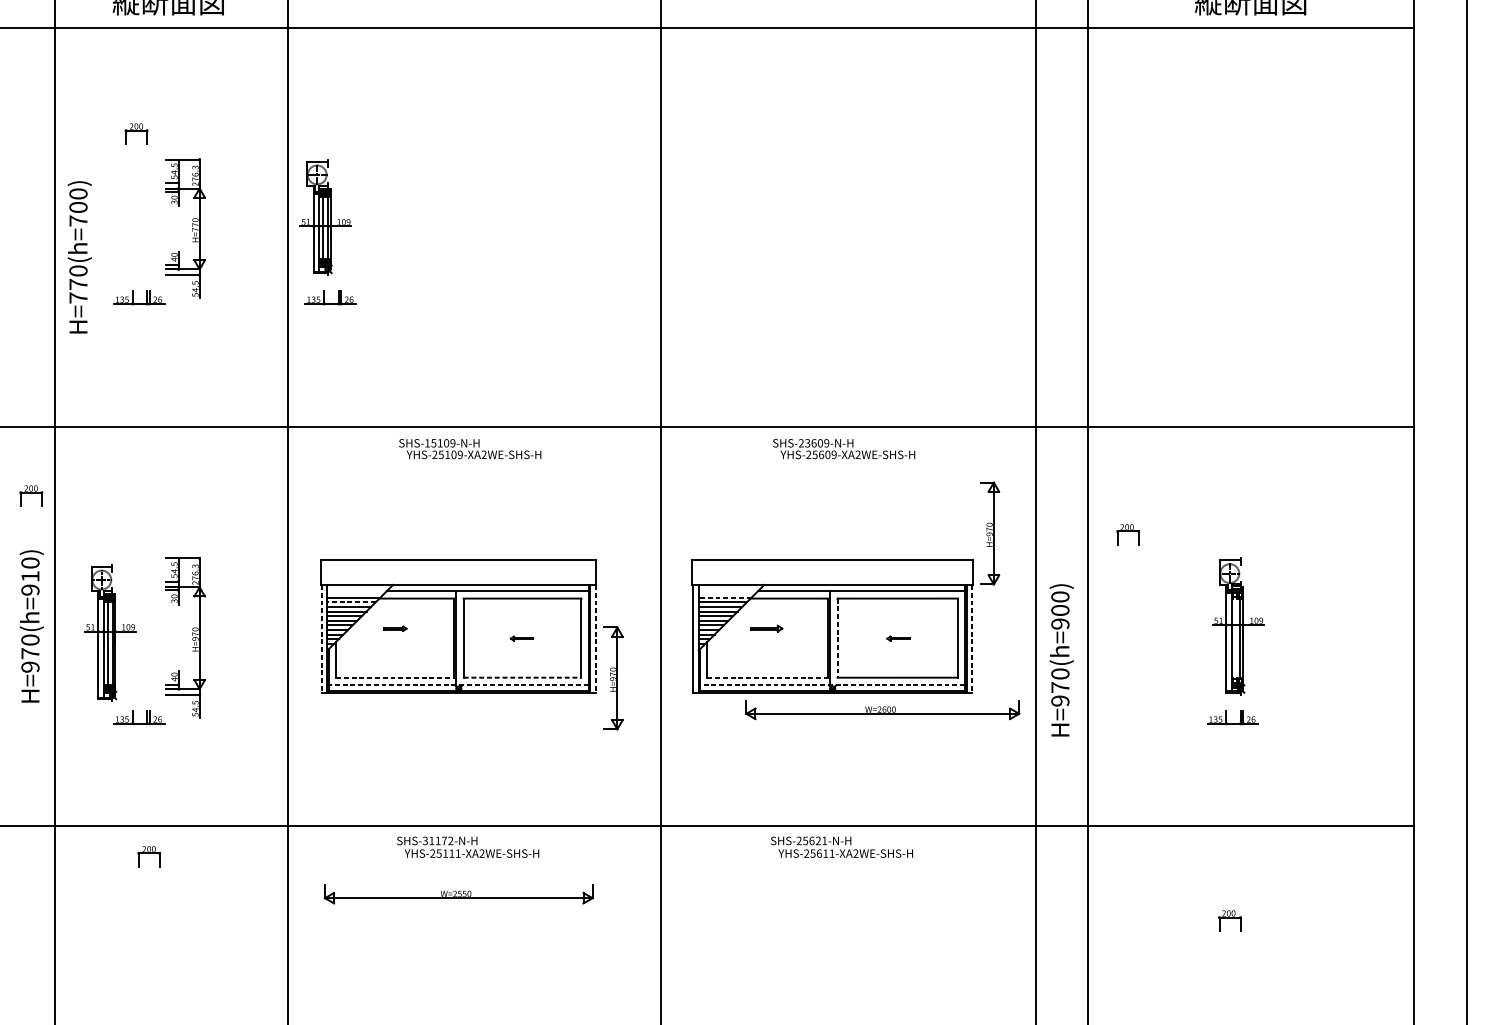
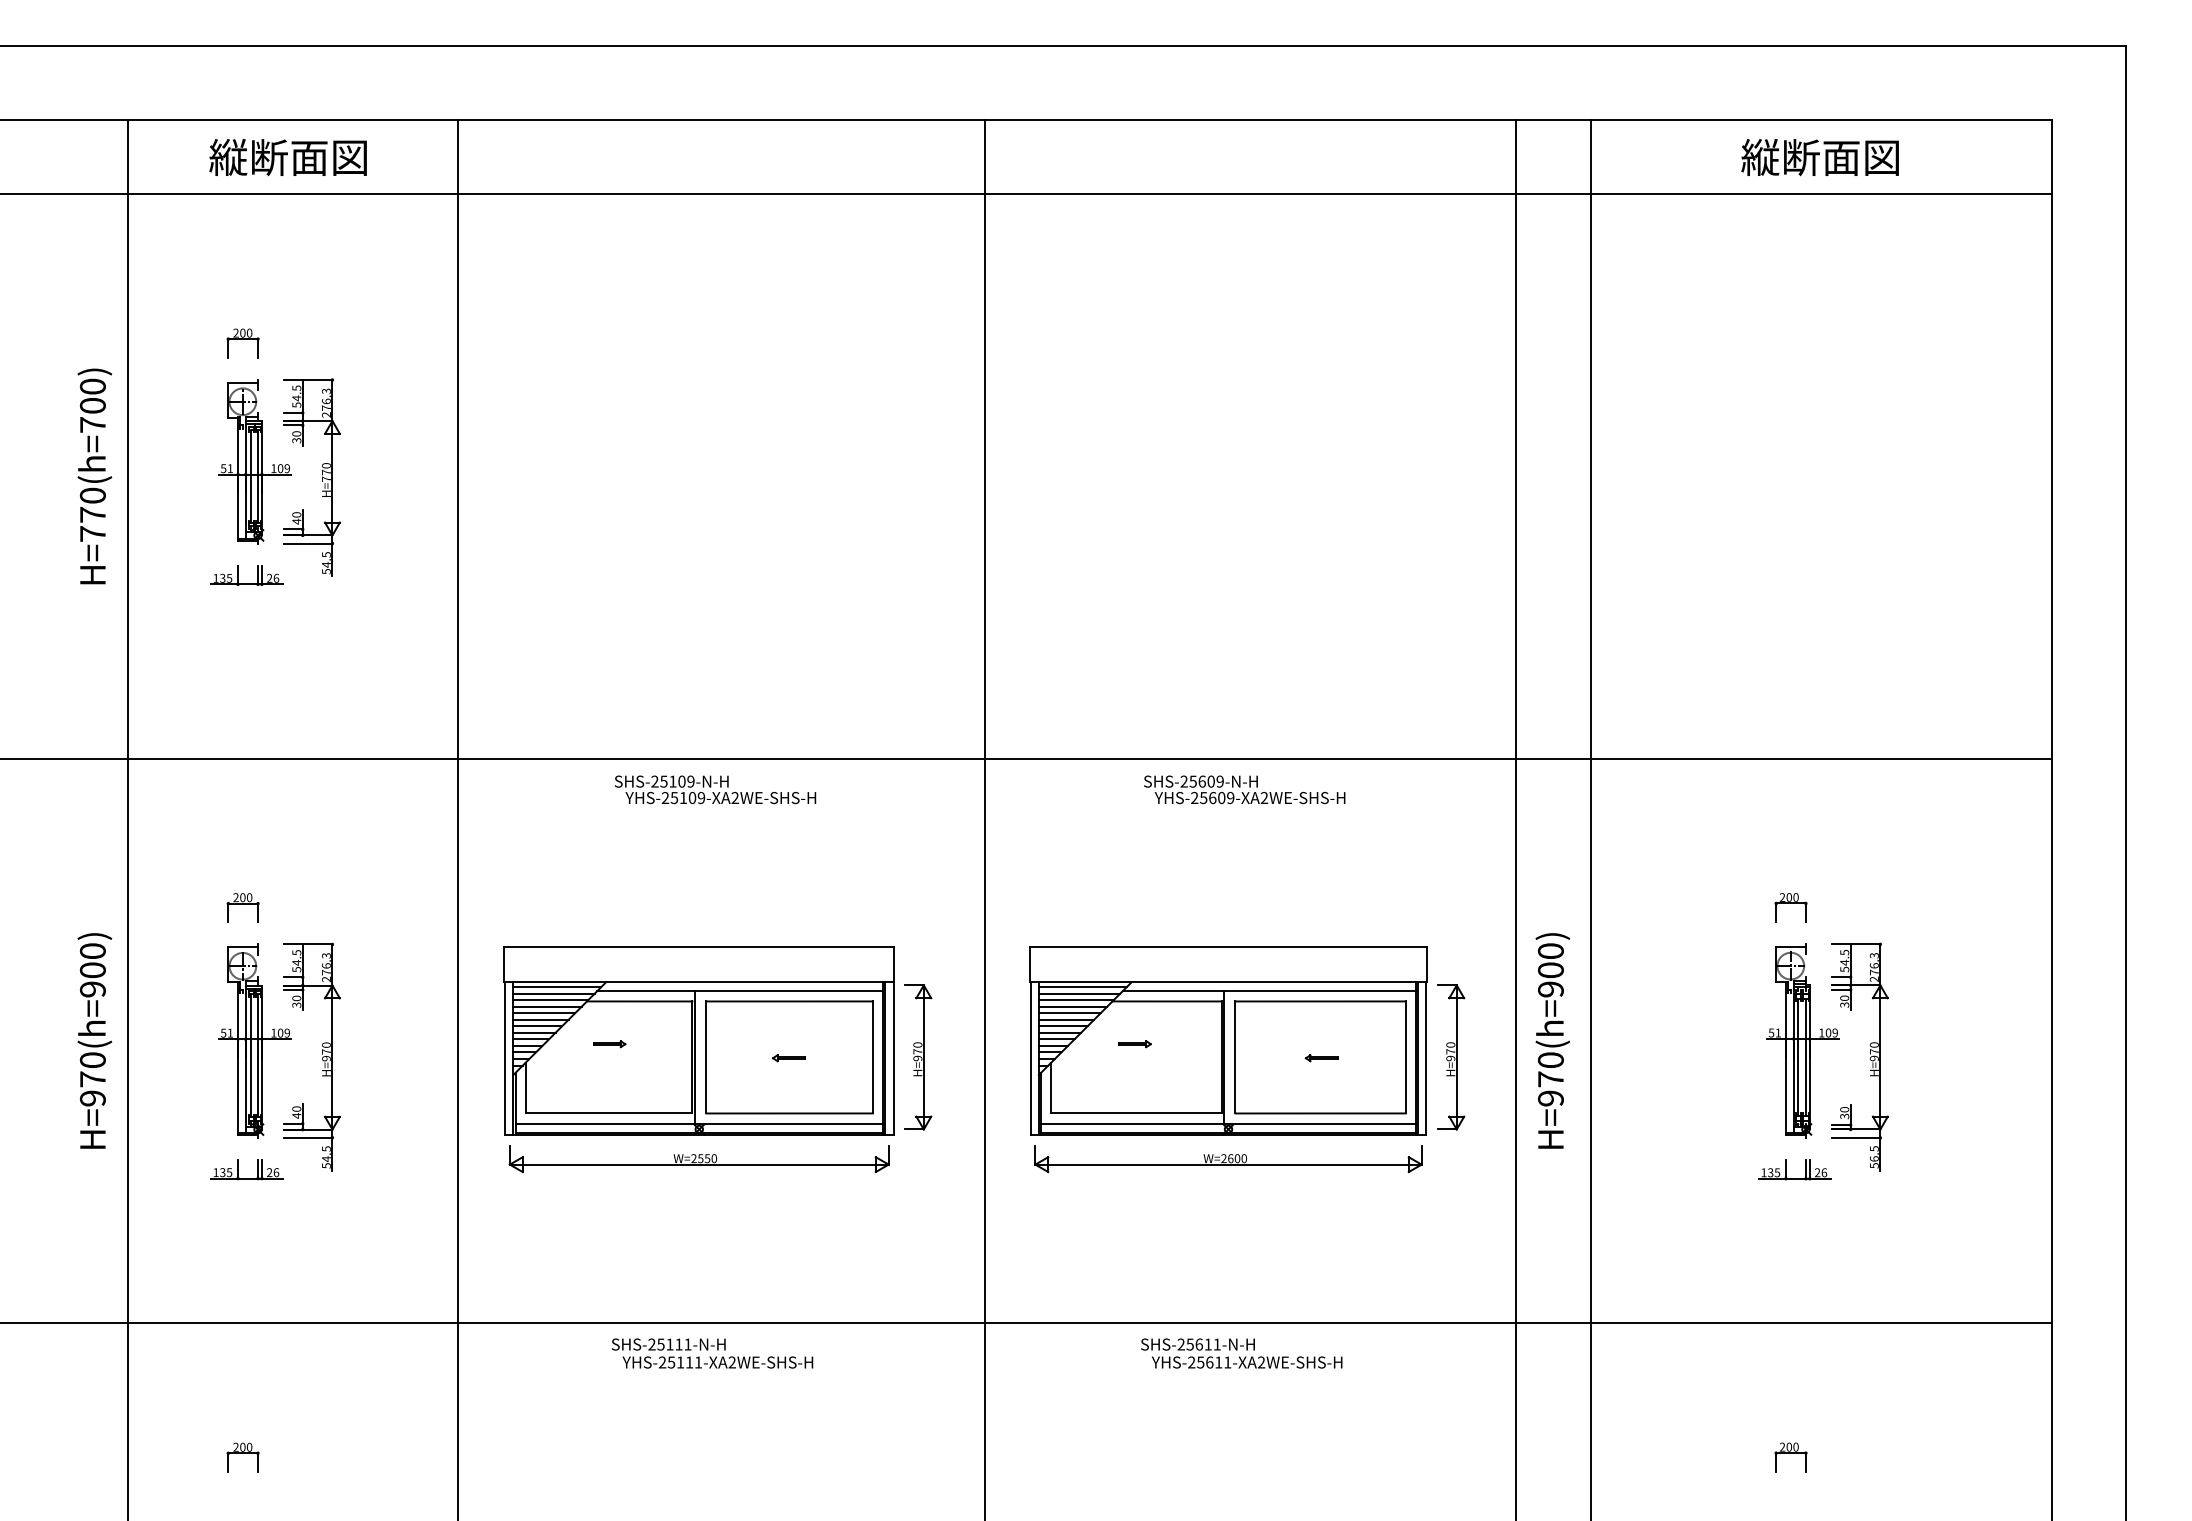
part: (325, 217) -> (254, 461), moved
text: (79, 257) -> (94, 476), moved
part: (324, 297) -> (509, 575), removed
text: (807, 442) -> (1193, 780), SHS-23609-N-H -> SHS-25609-N-H
text: (427, 443) -> (654, 781), SHS-15109-N-H -> SHS-25109-N-H
part: (30, 495) -> (242, 907), moved
part: (990, 533) -> (1451, 1057), moved
part: (1127, 534) -> (1790, 907), moved
text: (30, 576) -> (92, 970), H=970(h=910) -> H=970(h=900)
line: (358, 588) -> (557, 987), added
line: (729, 588) -> (1082, 987), added
line: (355, 592) -> (553, 993), added
line: (727, 592) -> (1079, 993), added
line: (724, 597) -> (1075, 1000), dashed -> solid
line: (351, 602) -> (547, 1006), dashed -> solid
part: (766, 628) -> (1134, 1044), size x0.71
part: (109, 632) -> (254, 1040), moved
line: (837, 638) -> (1235, 1057), dashed -> solid
line: (1235, 638) -> (1798, 1057), added
part: (1285, 638) -> (1869, 1058), added
line: (321, 639) -> (505, 1059), dashed -> solid
line: (595, 639) -> (893, 1059), dashed -> solid
line: (972, 639) -> (1426, 1059), dashed -> solid
text: (1061, 660) -> (1552, 1040), moved
line: (395, 677) -> (609, 1113), dashed -> solid
line: (523, 677) -> (790, 1113), dashed -> solid
line: (767, 677) -> (1136, 1113), dashed -> solid
part: (613, 678) -> (918, 1057), moved
line: (458, 684) -> (699, 1123), dashed -> solid
line: (832, 684) -> (1228, 1123), dashed -> solid
part: (882, 710) -> (1228, 1159), moved
text: (437, 840) -> (669, 1344), SHS-31172-N-H -> SHS-25111-N-H
text: (817, 840) -> (1207, 1344), SHS-25621-N-H -> SHS-25611-N-H
part: (148, 856) -> (242, 1457), moved
part: (458, 894) -> (698, 1159), moved

